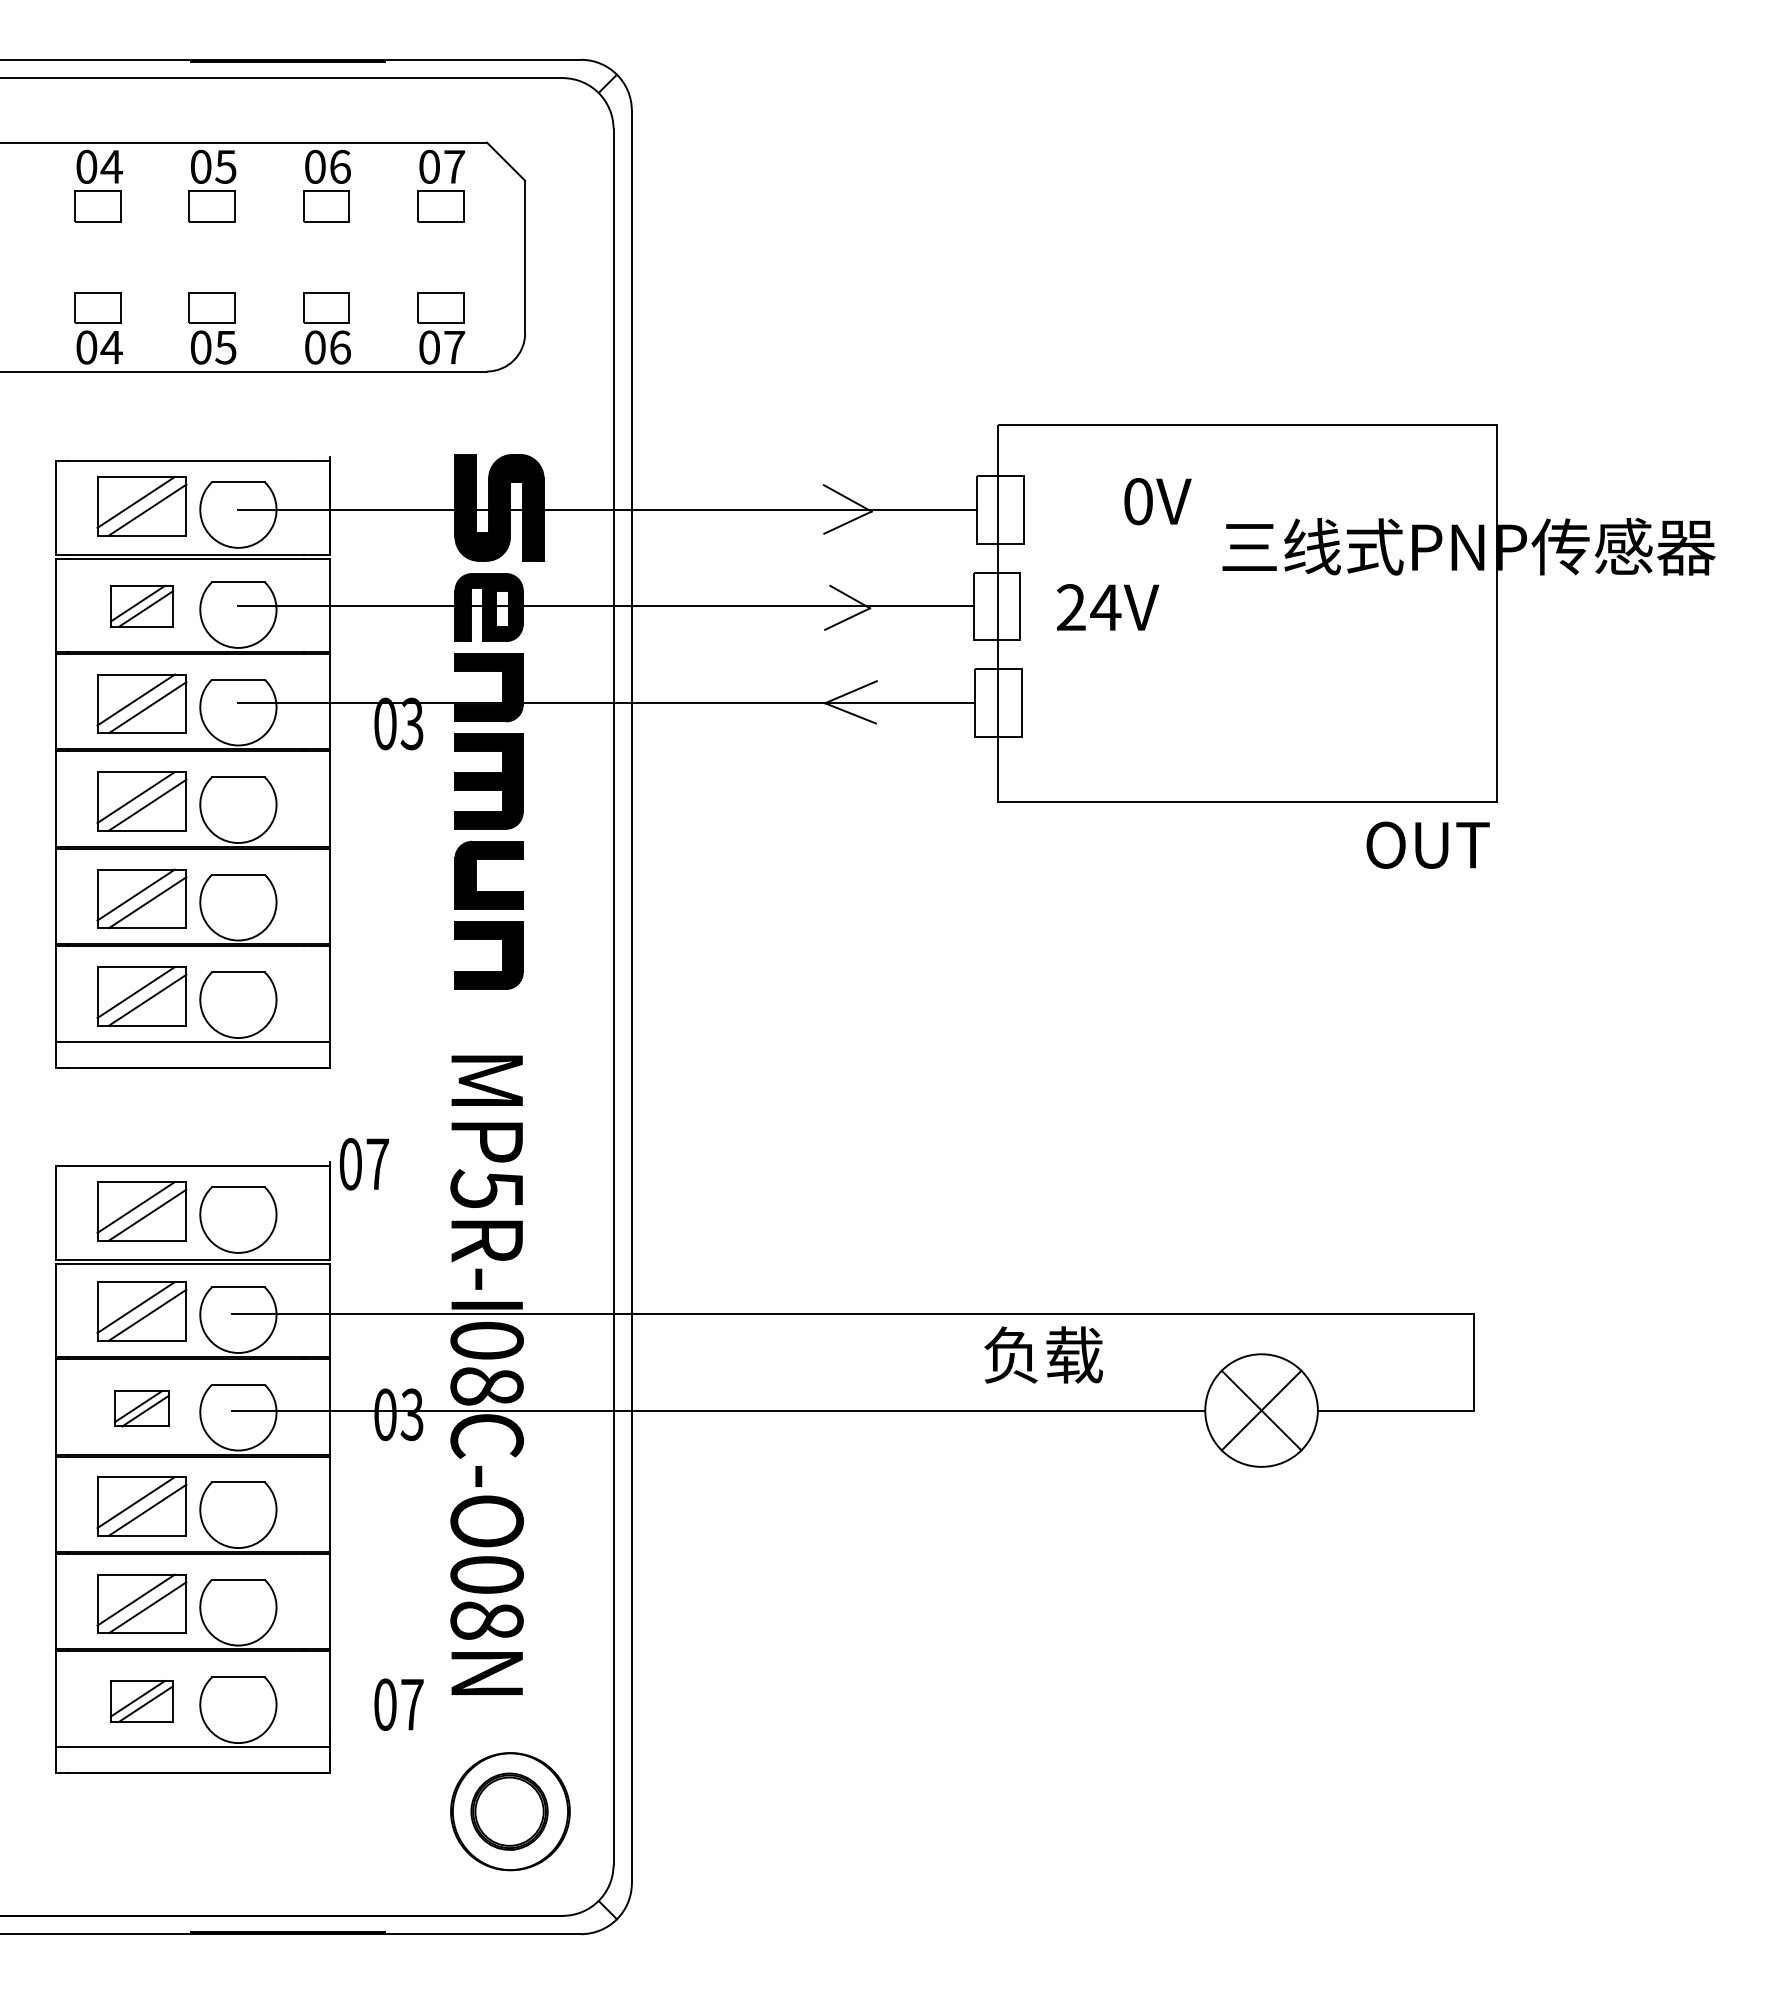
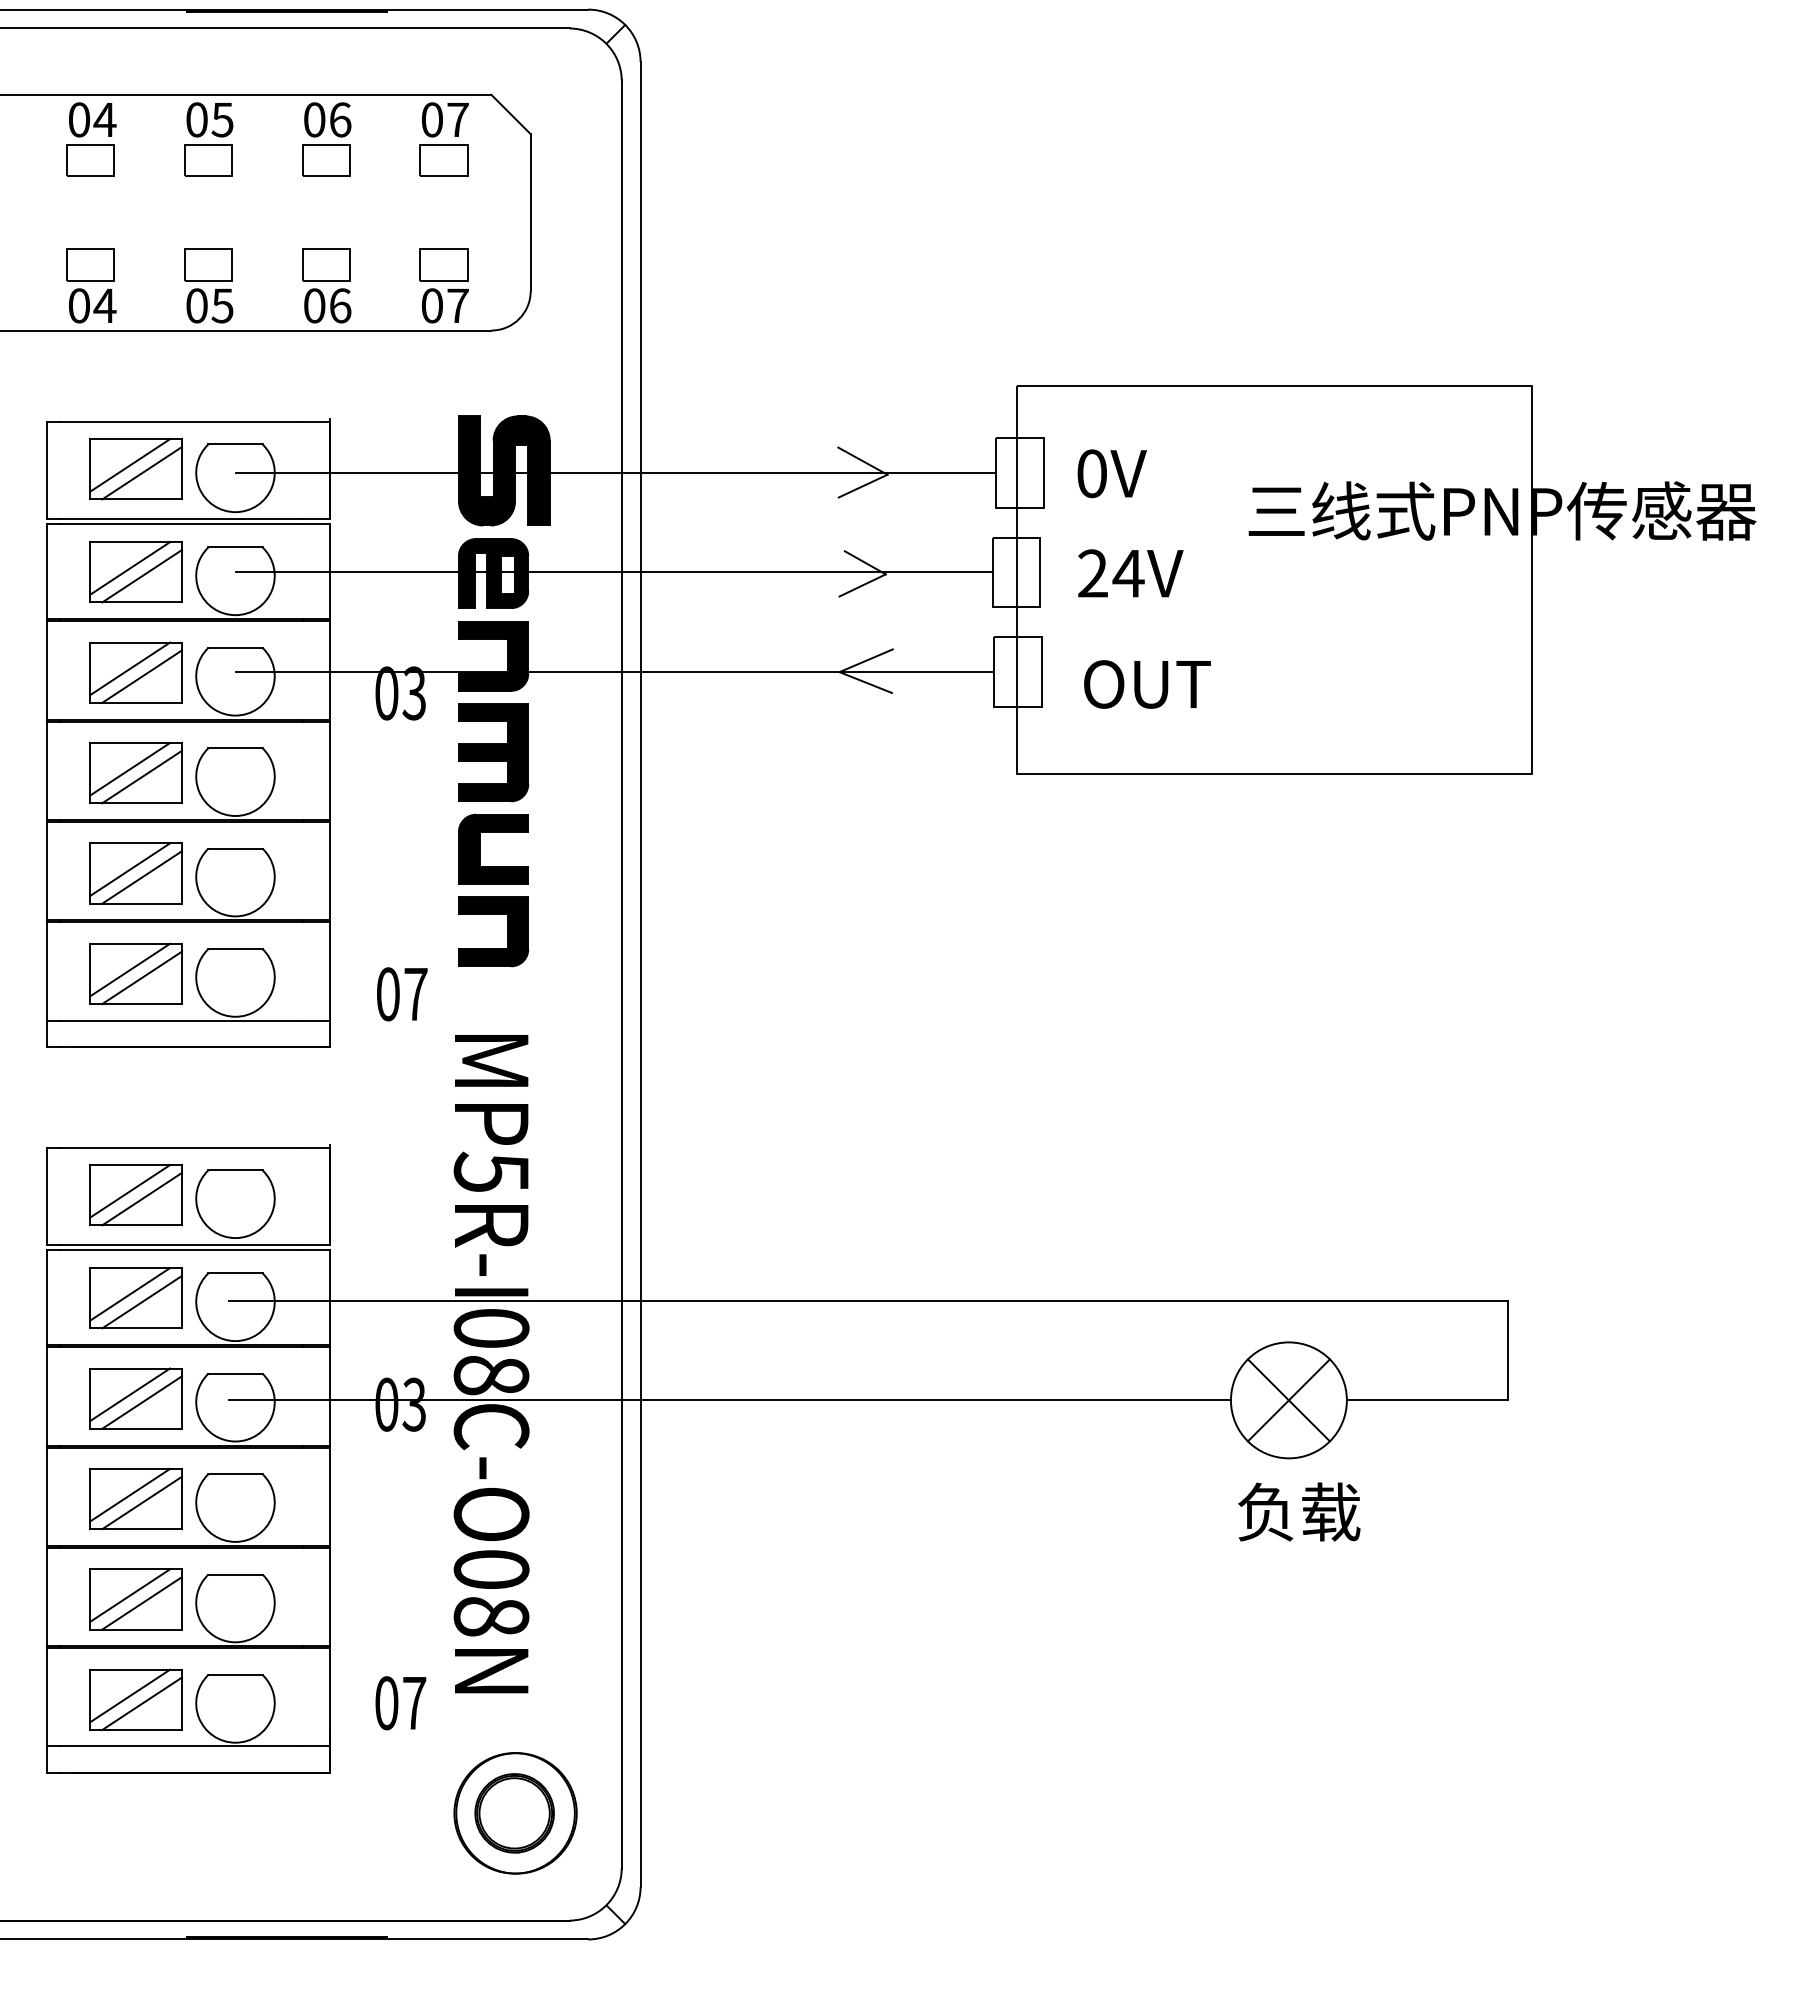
text: (1157, 501) -> (1111, 473), moved
part: (141, 606) -> (135, 572), size x1.43
text: (1427, 844) -> (1146, 683), moved
text: (363, 1164) -> (401, 994), moved
text: (1043, 1354) -> (1299, 1511), moved
part: (141, 1408) -> (135, 1398), size x1.67
part: (141, 1701) -> (135, 1699), size x1.43

